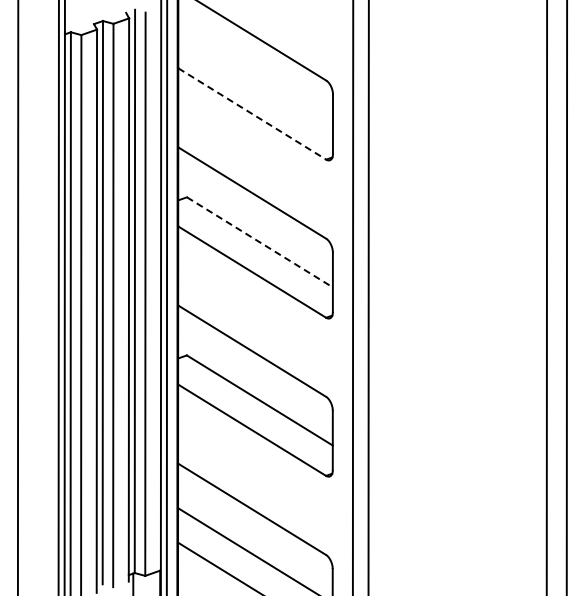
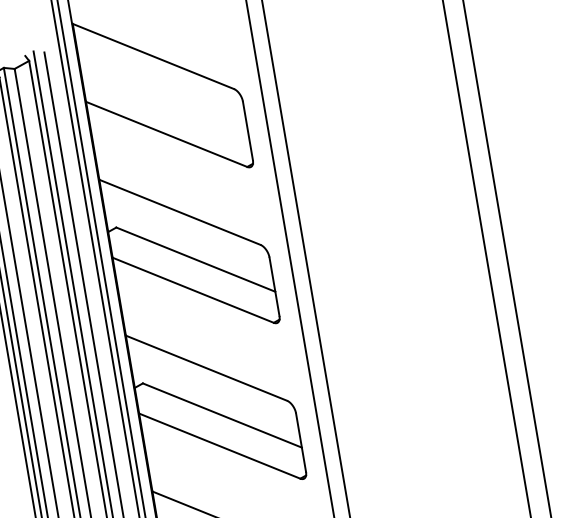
line: (252, 113) -> (166, 133), dashed -> solid
line: (259, 242) -> (195, 259), dashed -> solid

